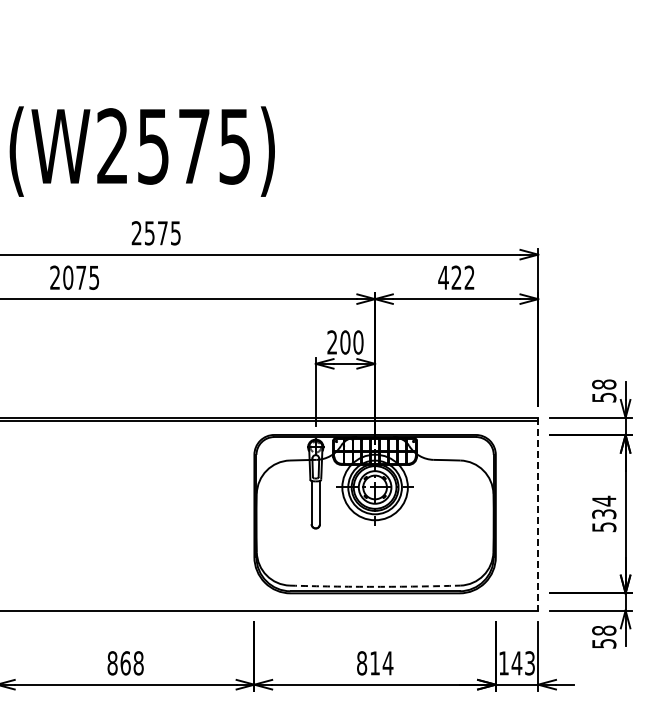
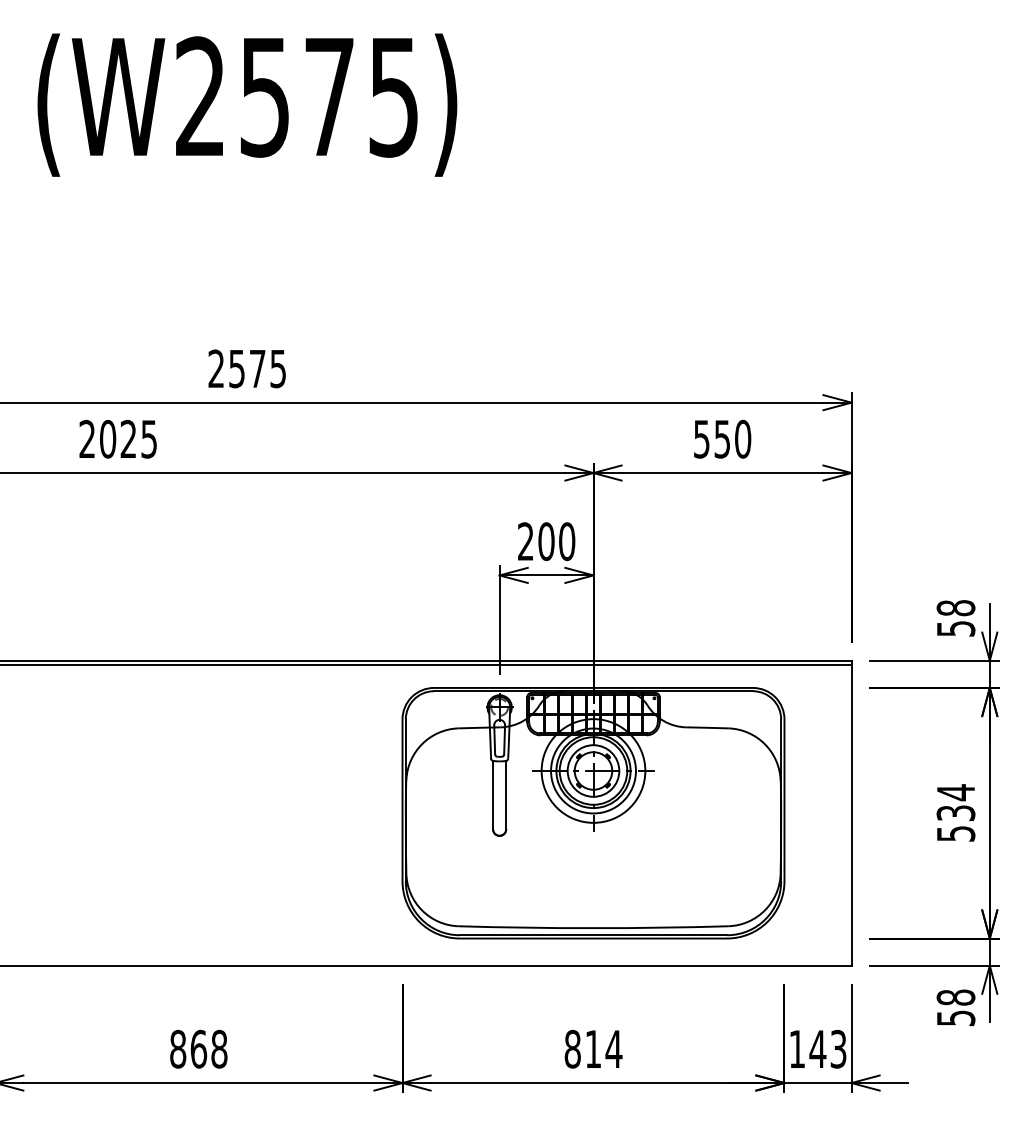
text: (141, 151) -> (246, 104), moved
text: (81, 277) -> (128, 438), 2075 -> 2025
text: (456, 277) -> (722, 438), 422 -> 550
line: (538, 514) -> (851, 813), dashed -> solid
arc: (375, 586) -> (594, 927), dashed -> solid

